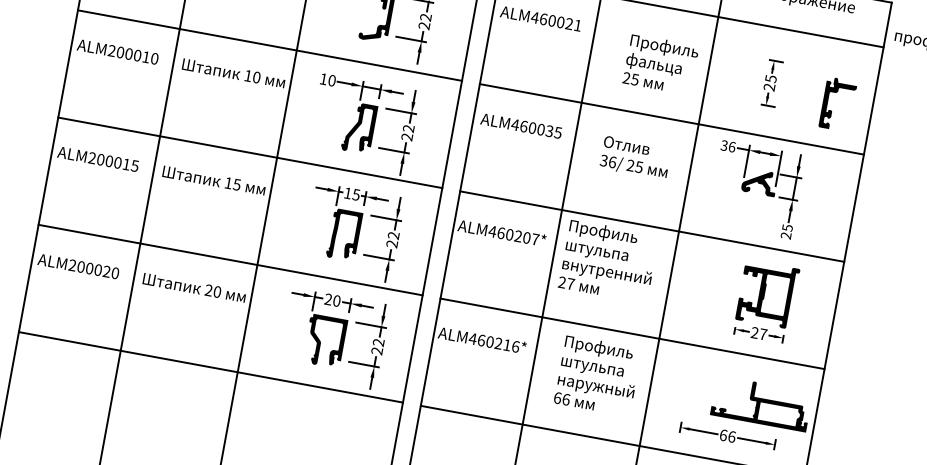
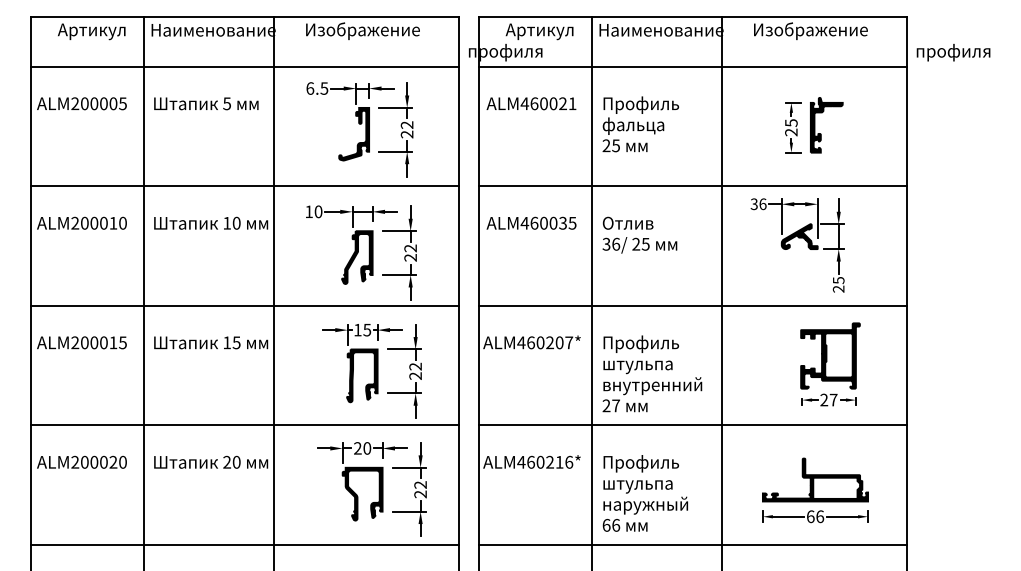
text: (660, 64) -> (640, 124), moved
part: (832, 110) -> (821, 133), moved
text: (635, 157) -> (639, 234), moved
text: (608, 261) -> (652, 373), moved
text: (596, 375) -> (644, 493), moved
part: (761, 403) -> (815, 479), moved

